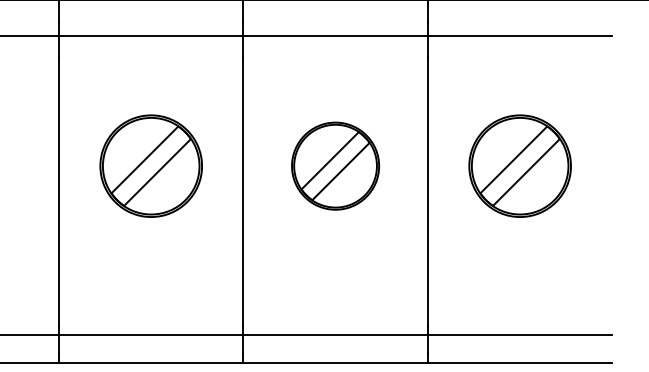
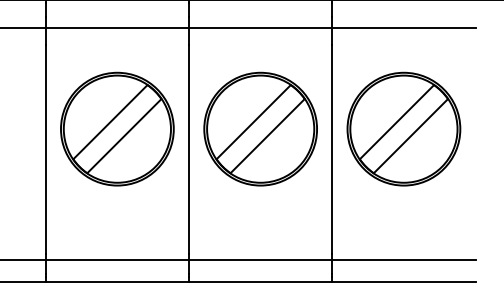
part: (151, 165) -> (117, 128), size x1.43
part: (335, 165) -> (260, 128), size x1.67
part: (519, 165) -> (403, 128), size x1.43

